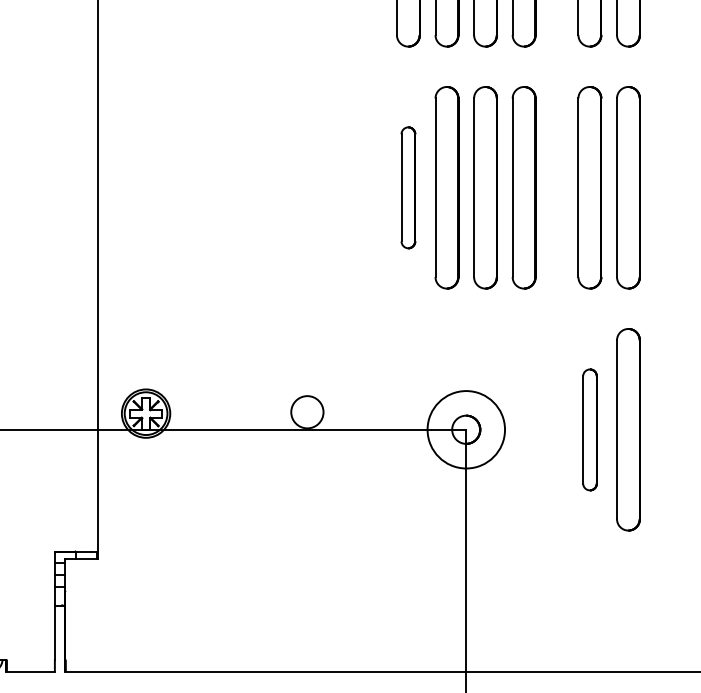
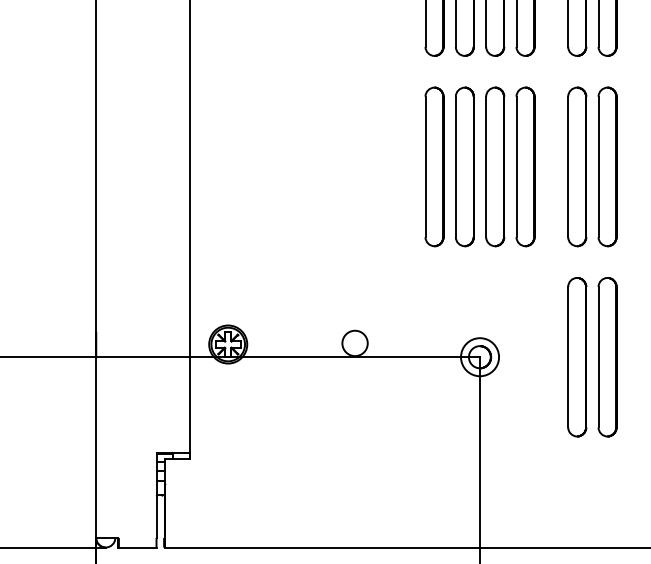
part: (408, 187) -> (434, 166), size x1.67
circle: (466, 430) -> (480, 357), size x0.62
part: (590, 430) -> (577, 357), size x1.67

